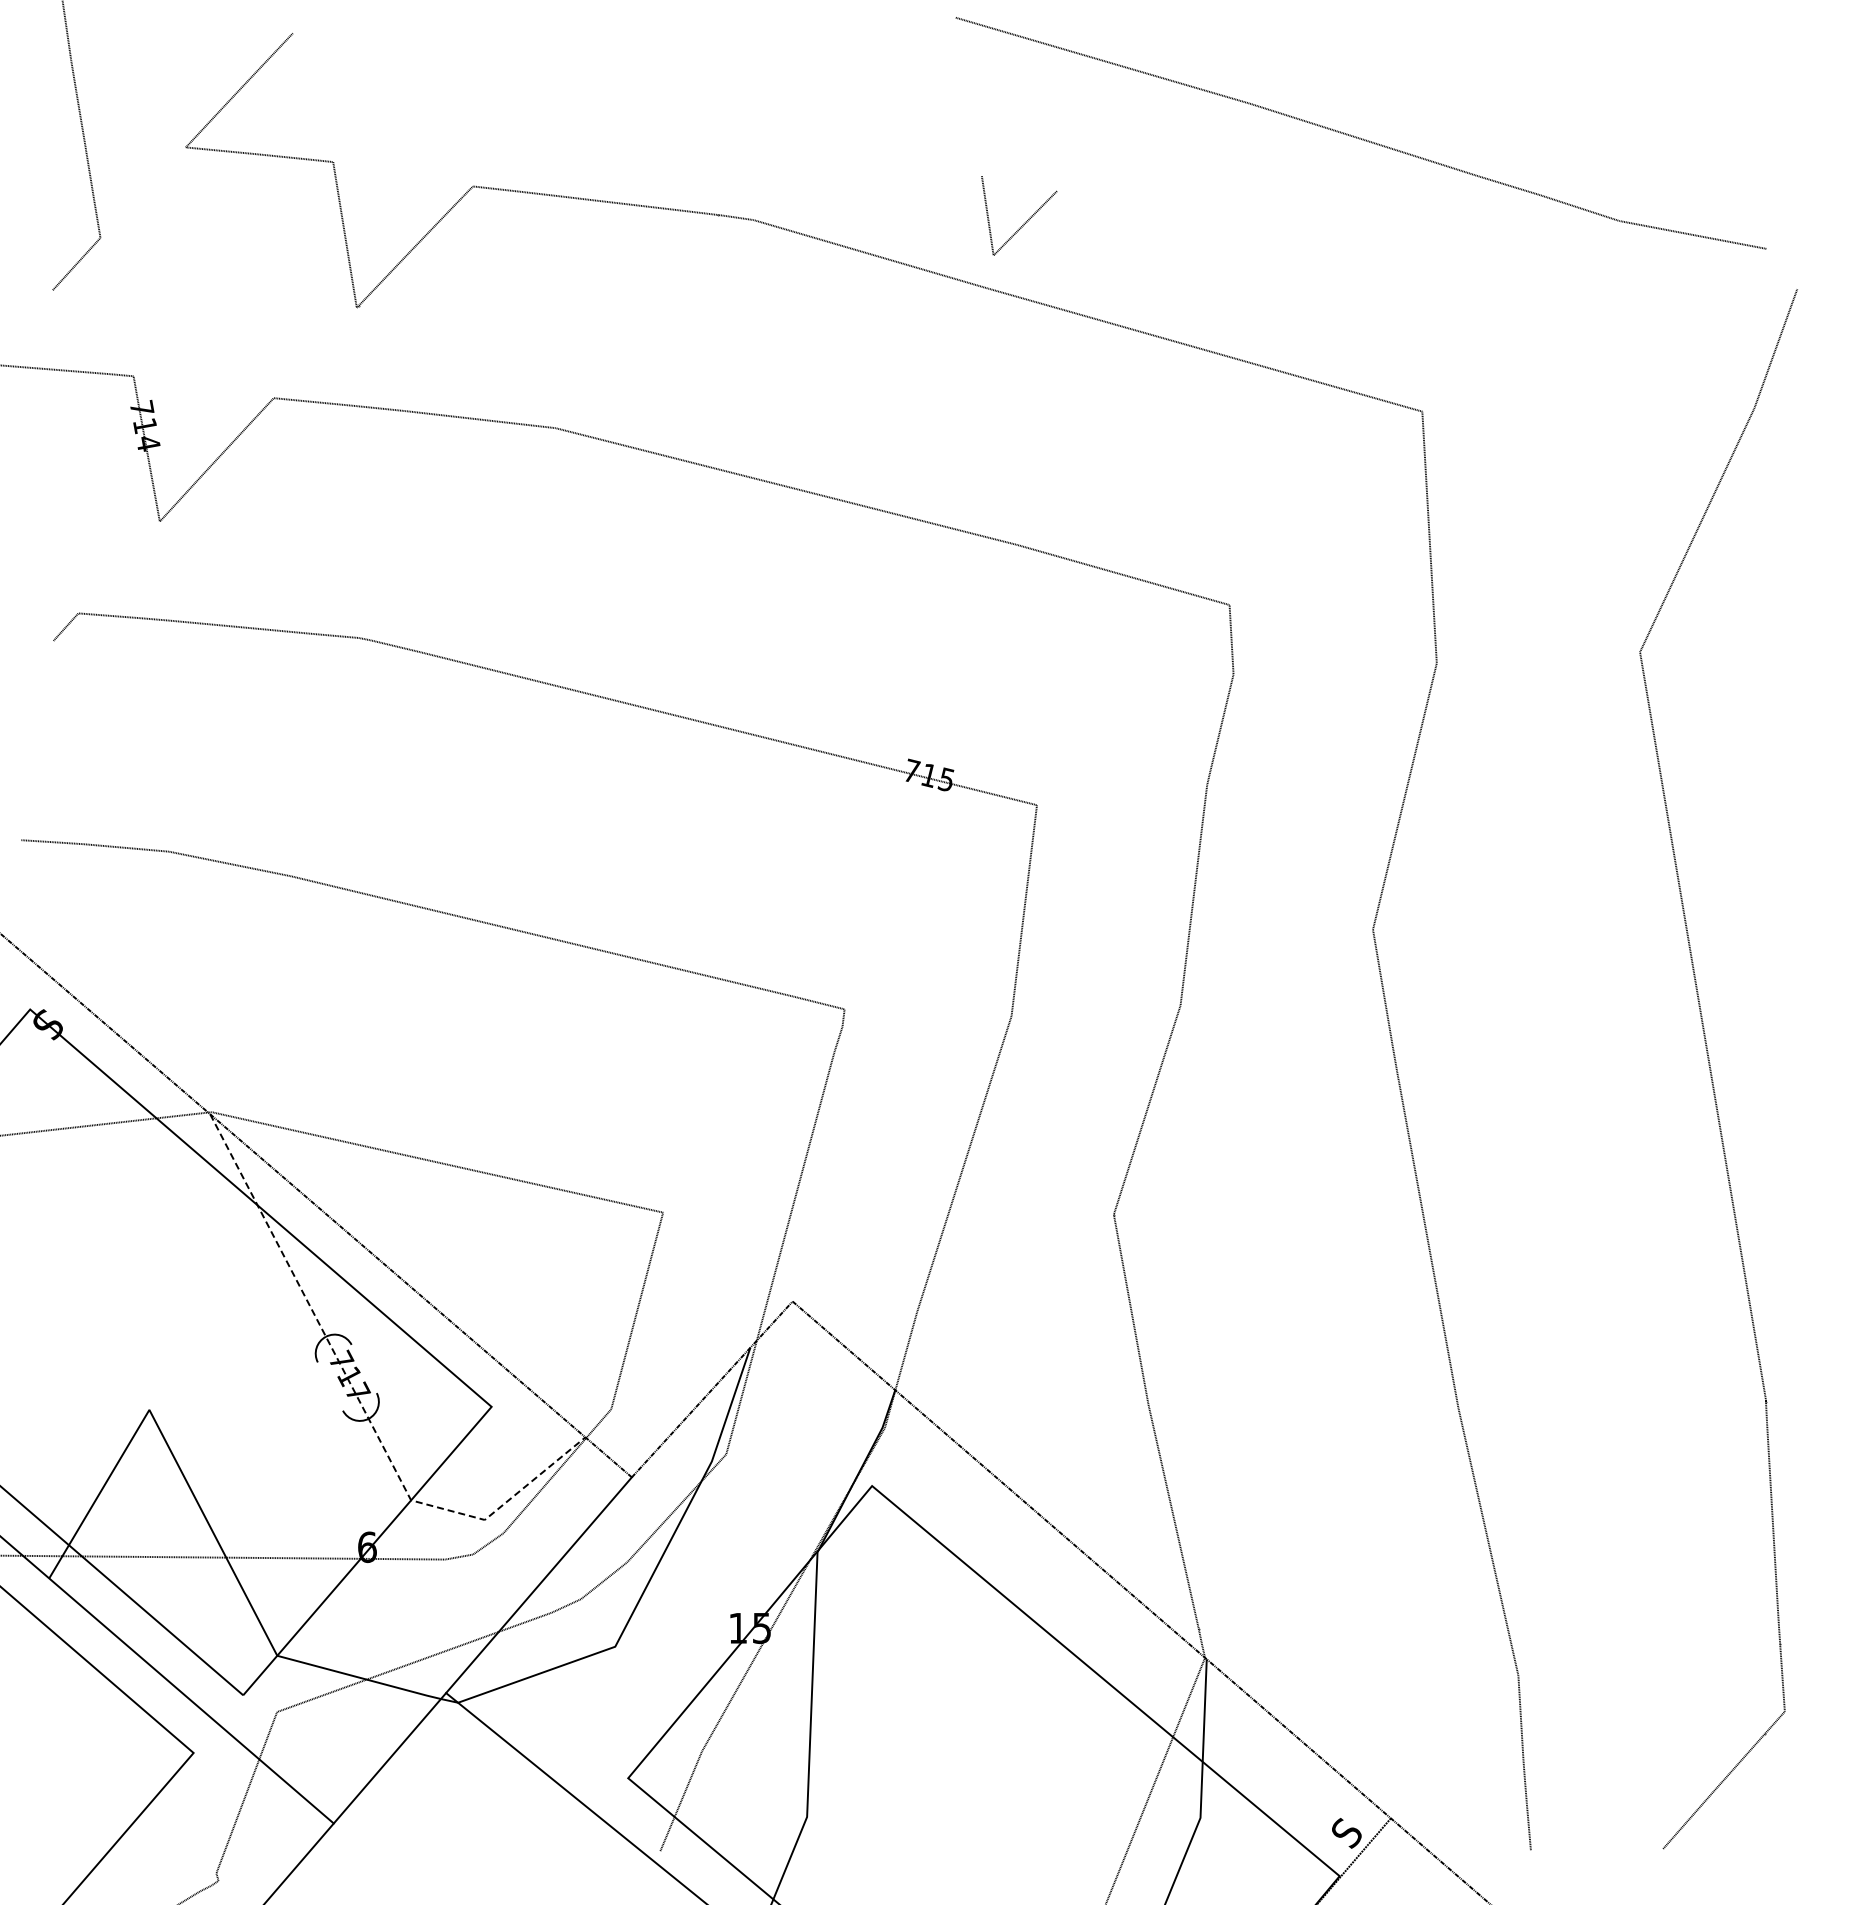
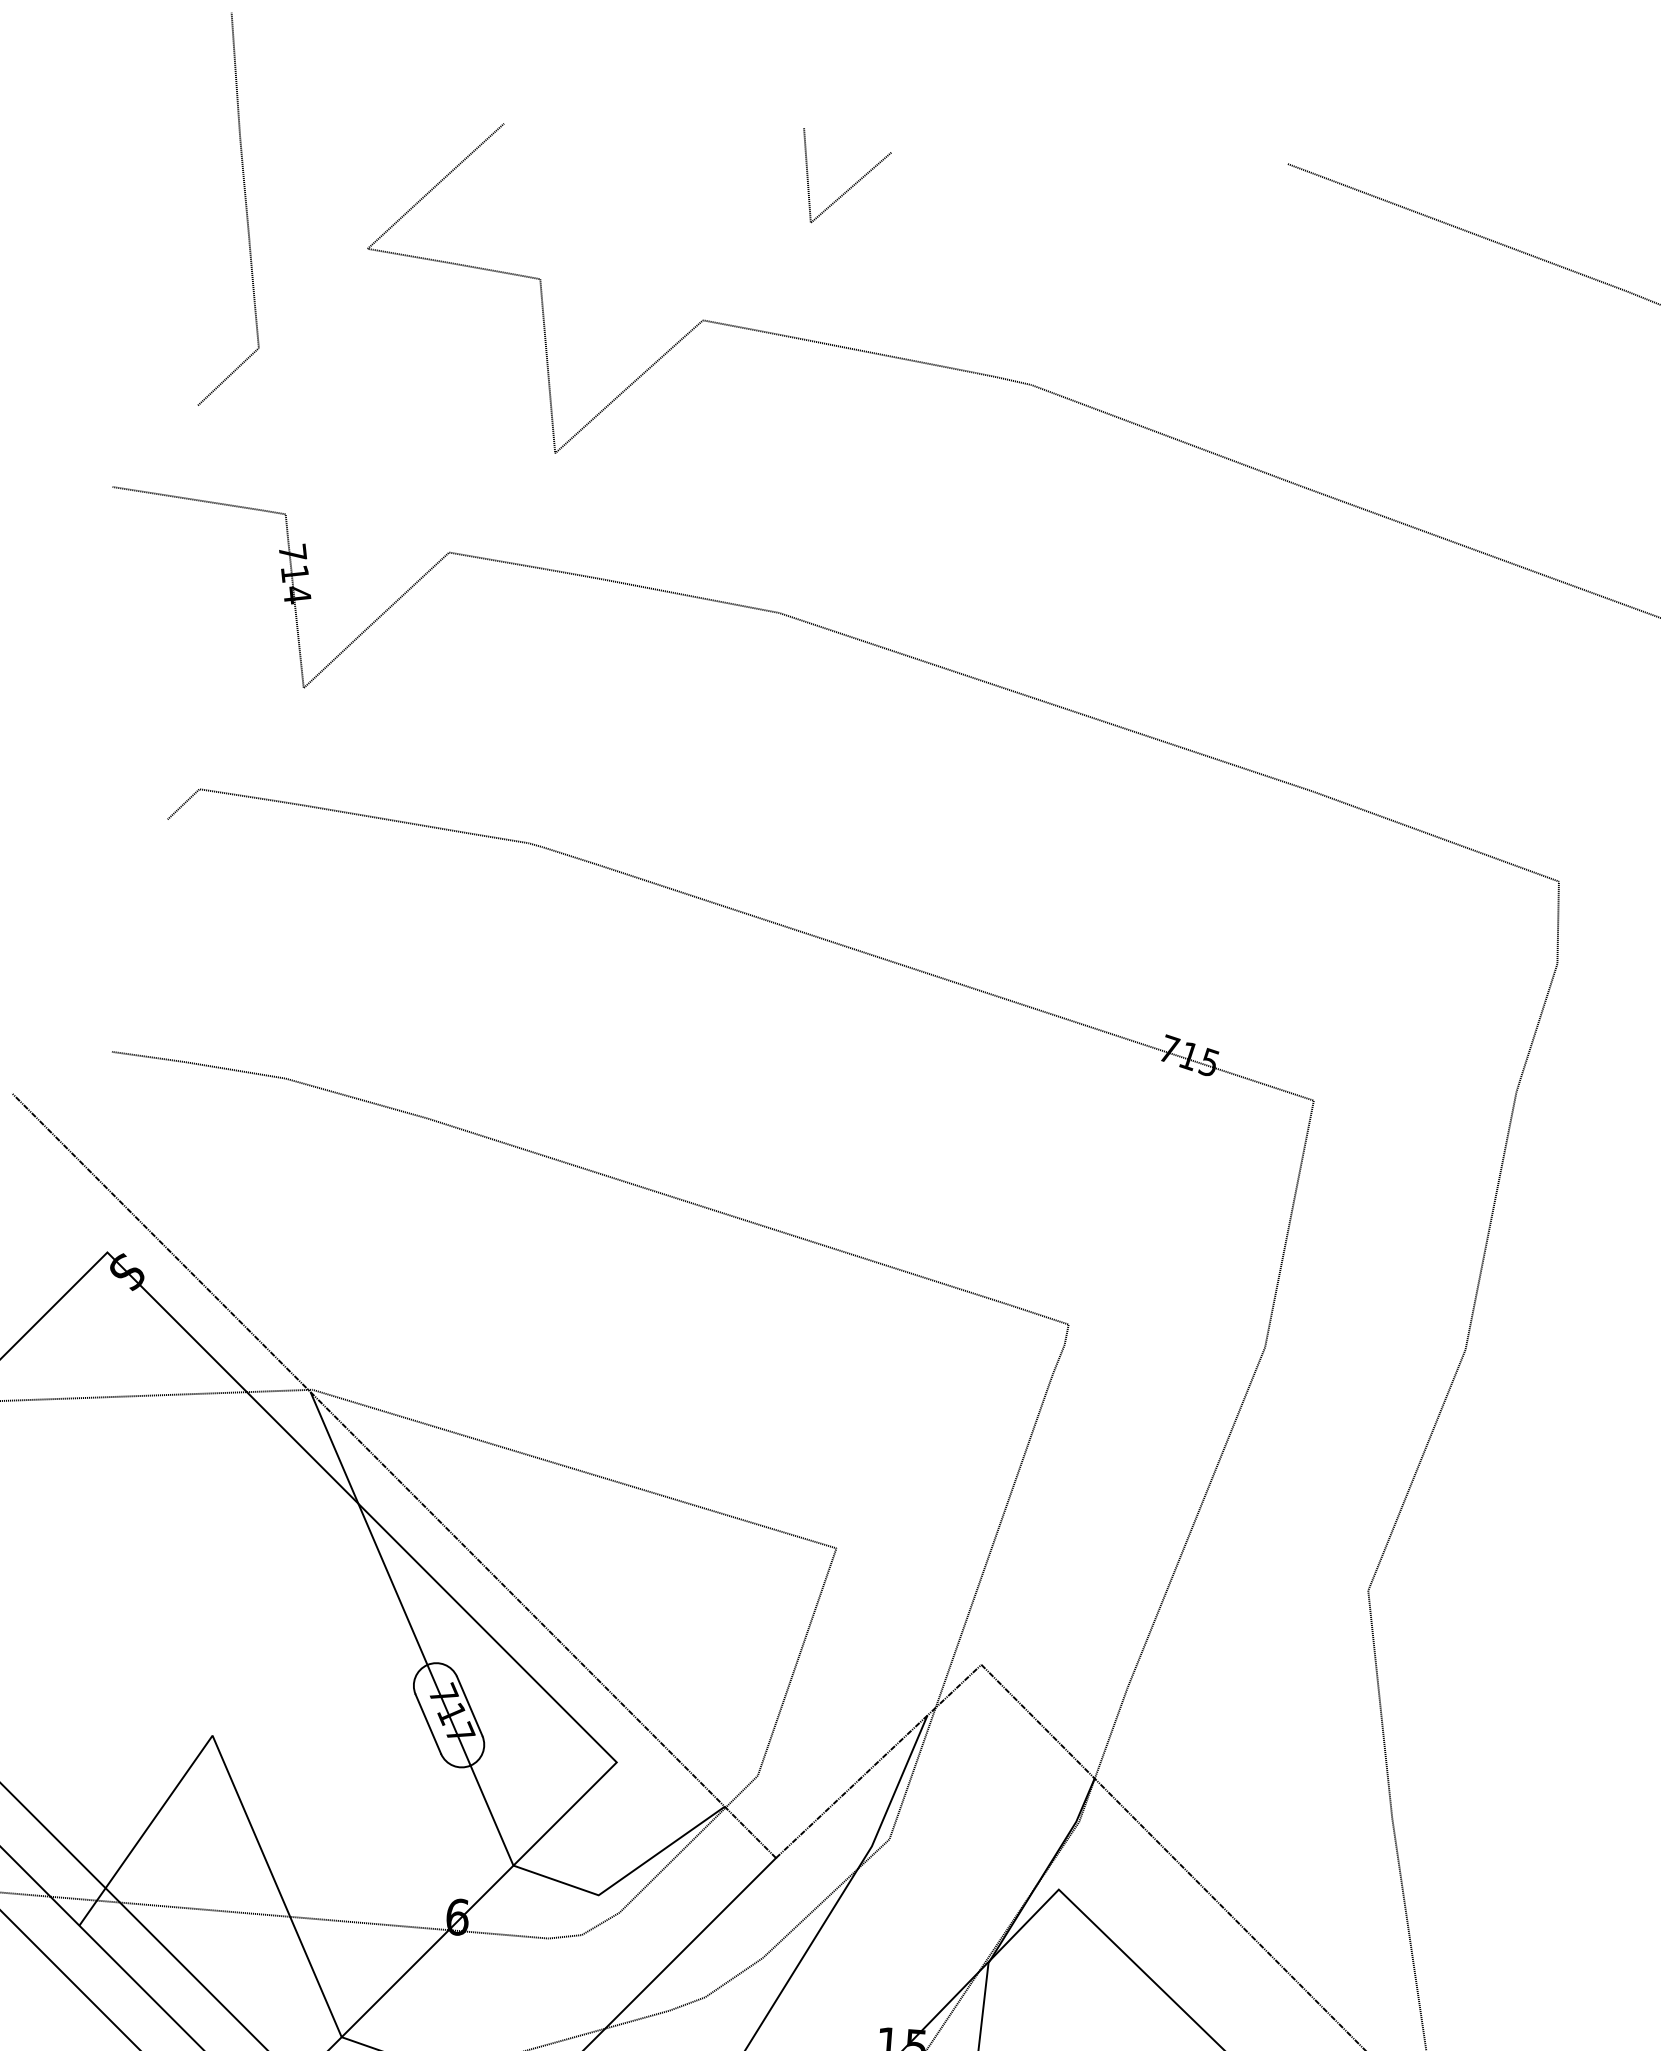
curve: (1025, 221) -> (851, 185), moved
line: (363, 1368) -> (468, 1705), added
line: (329, 1386) -> (427, 1723), added
line: (359, 1400) -> (461, 1743), dashed -> solid

